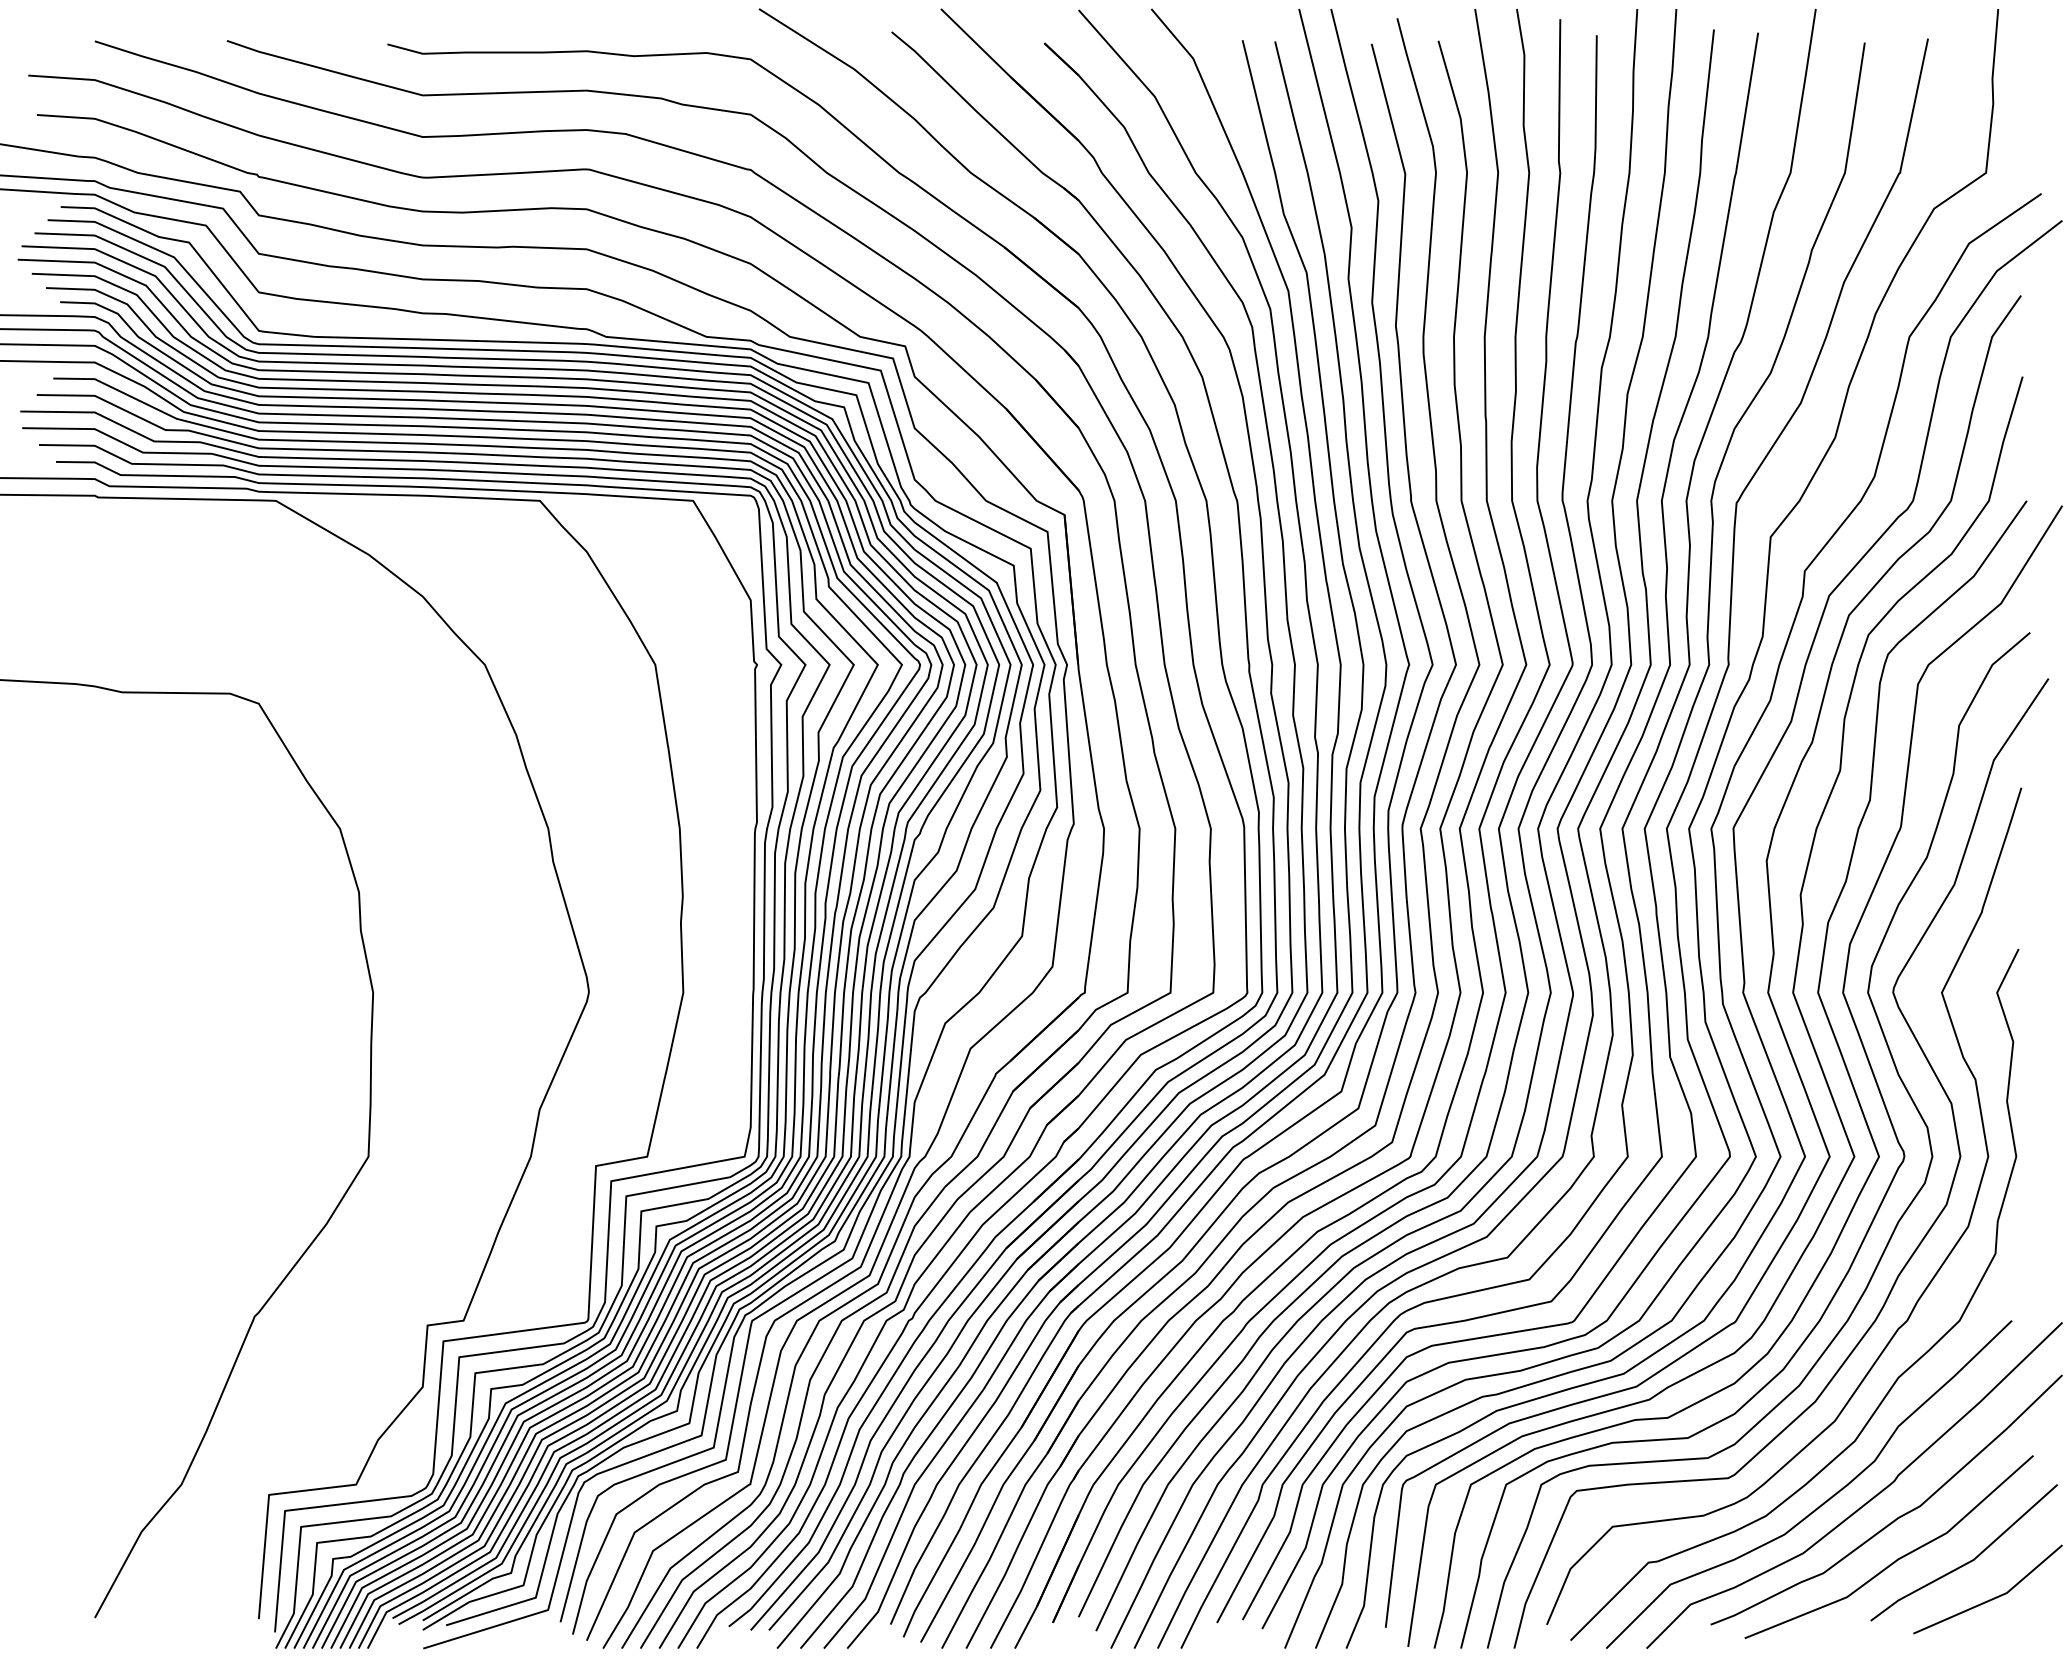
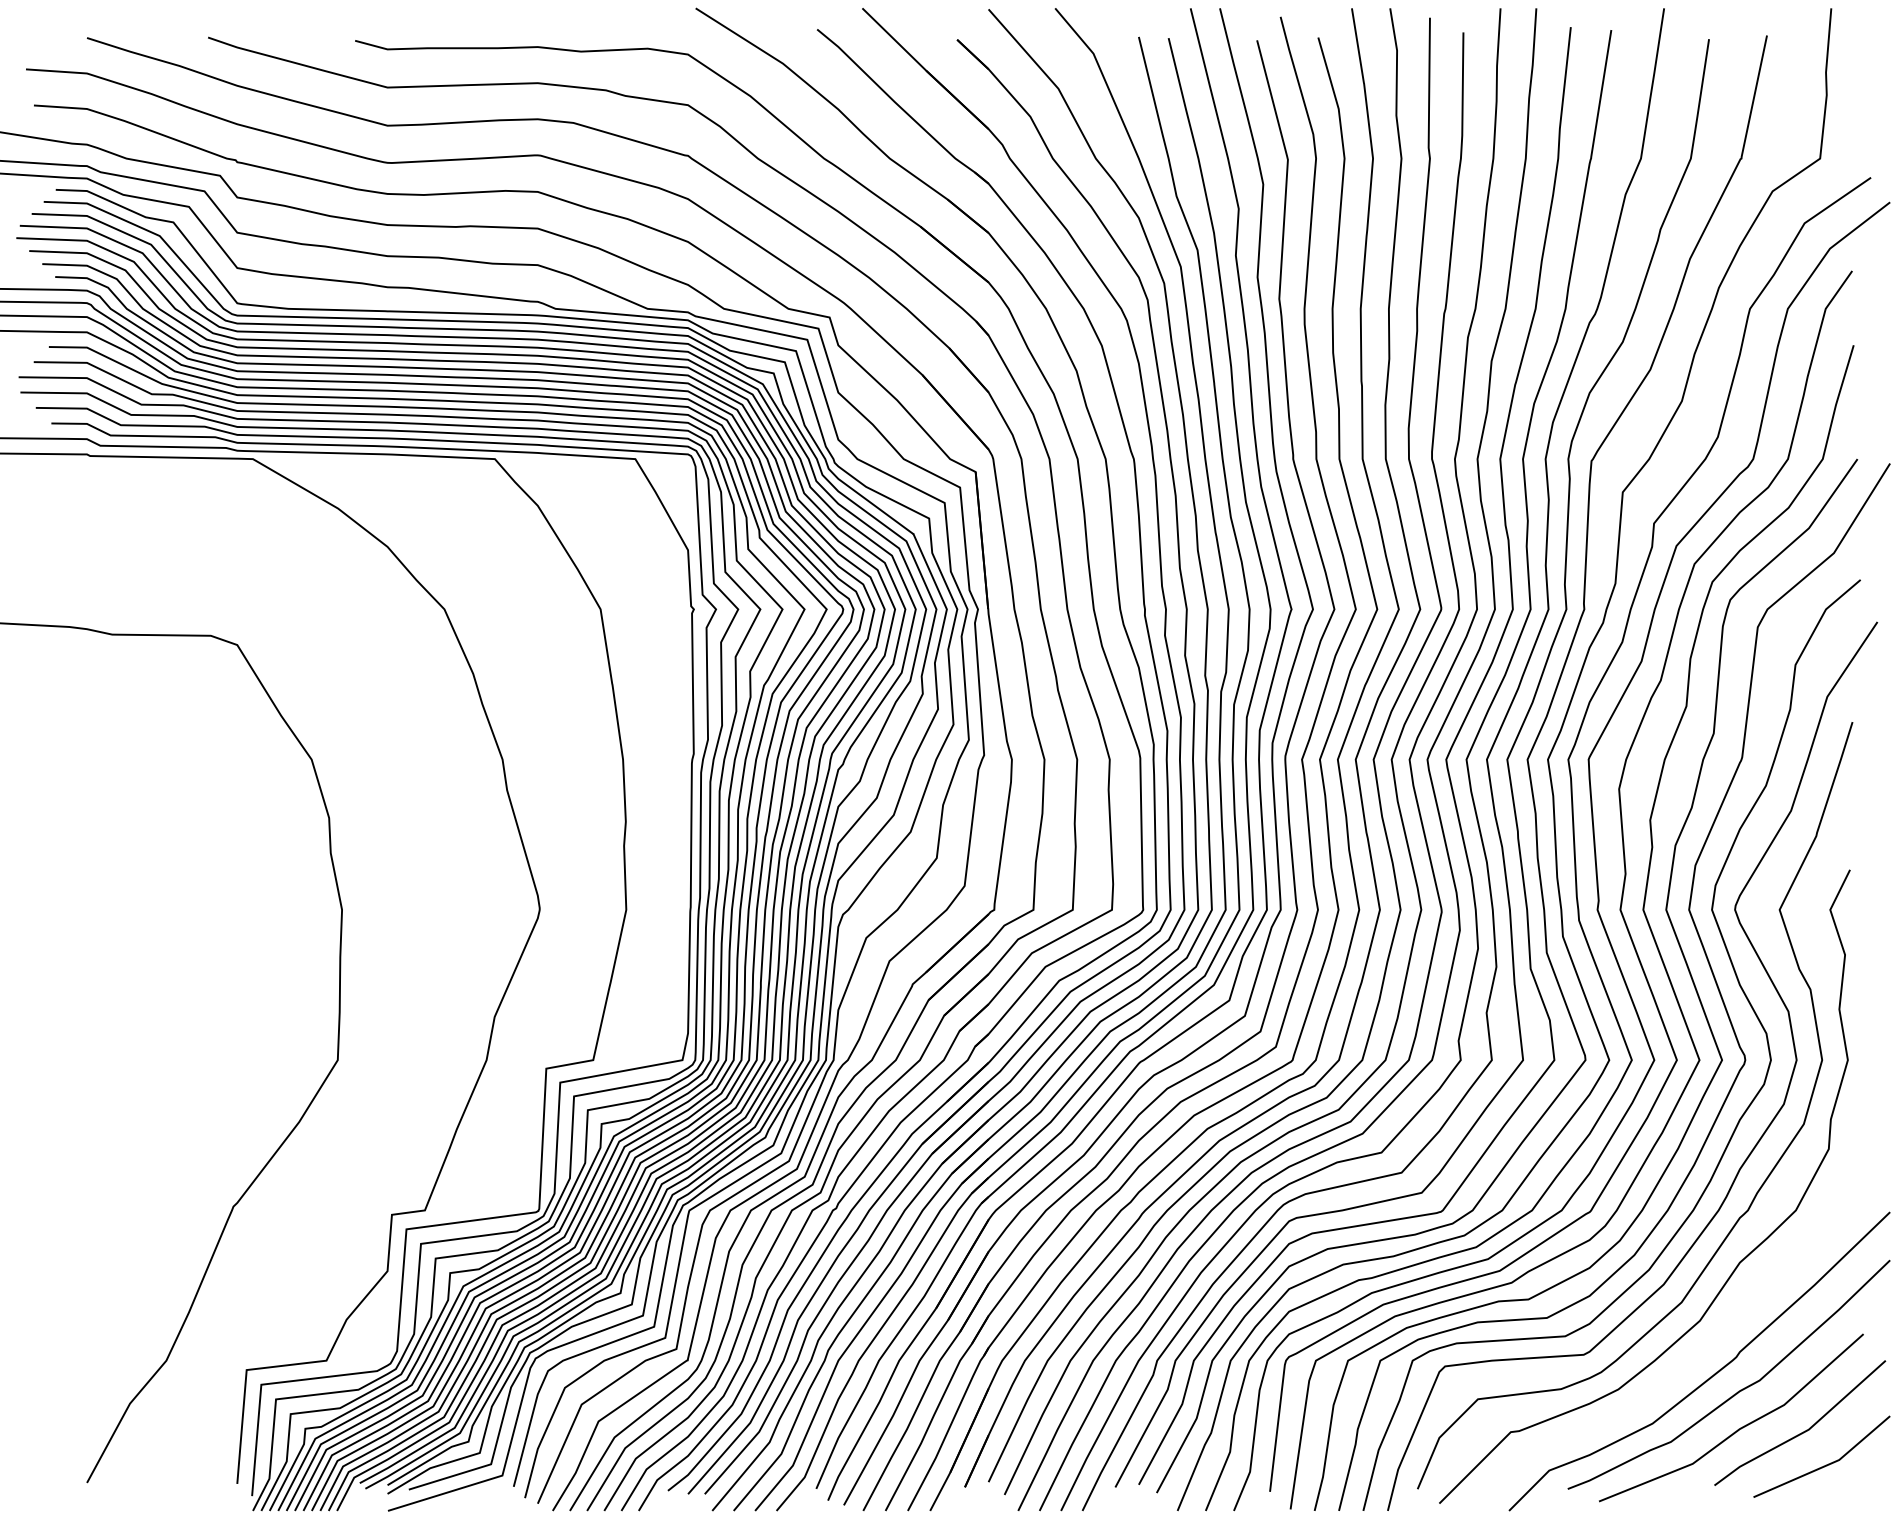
curve: (1823, 1501) -> (1671, 1376), removed

